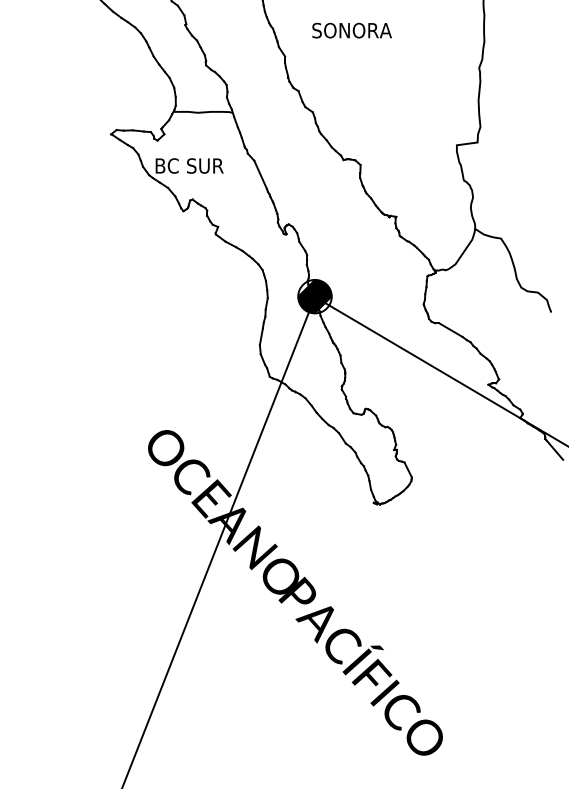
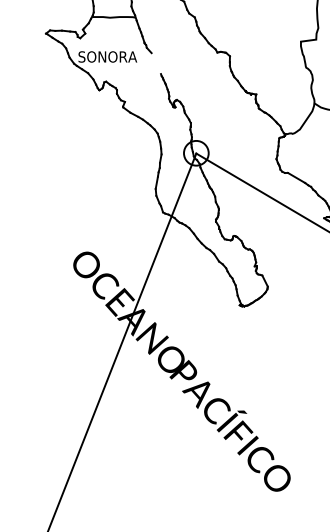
text: (194, 165) -> (107, 56), BC SUR -> SONORA
line: (260, 174) -> (156, 63), removed
hatch: (314, 296) -> (195, 153), removed

